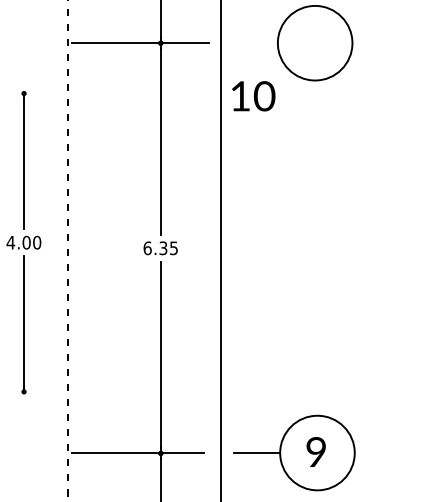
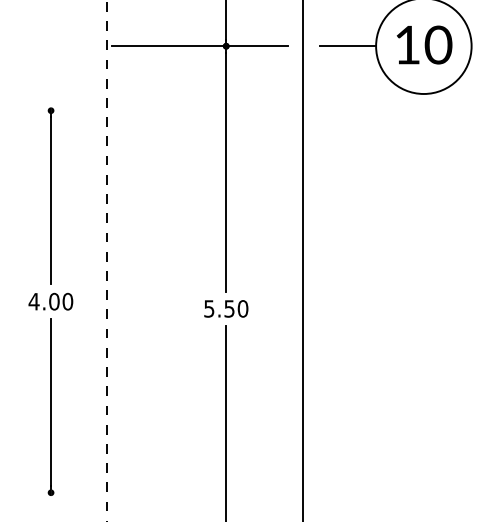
line: (255, 43) -> (347, 46), added
text: (253, 96) -> (424, 45), moved
text: (160, 248) -> (225, 309), 6.35 -> 5.50

